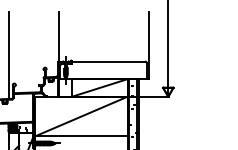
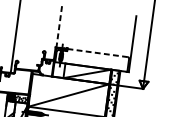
line: (58, 37) -> (58, 27), solid -> dashed
line: (108, 61) -> (97, 53), solid -> dashed

